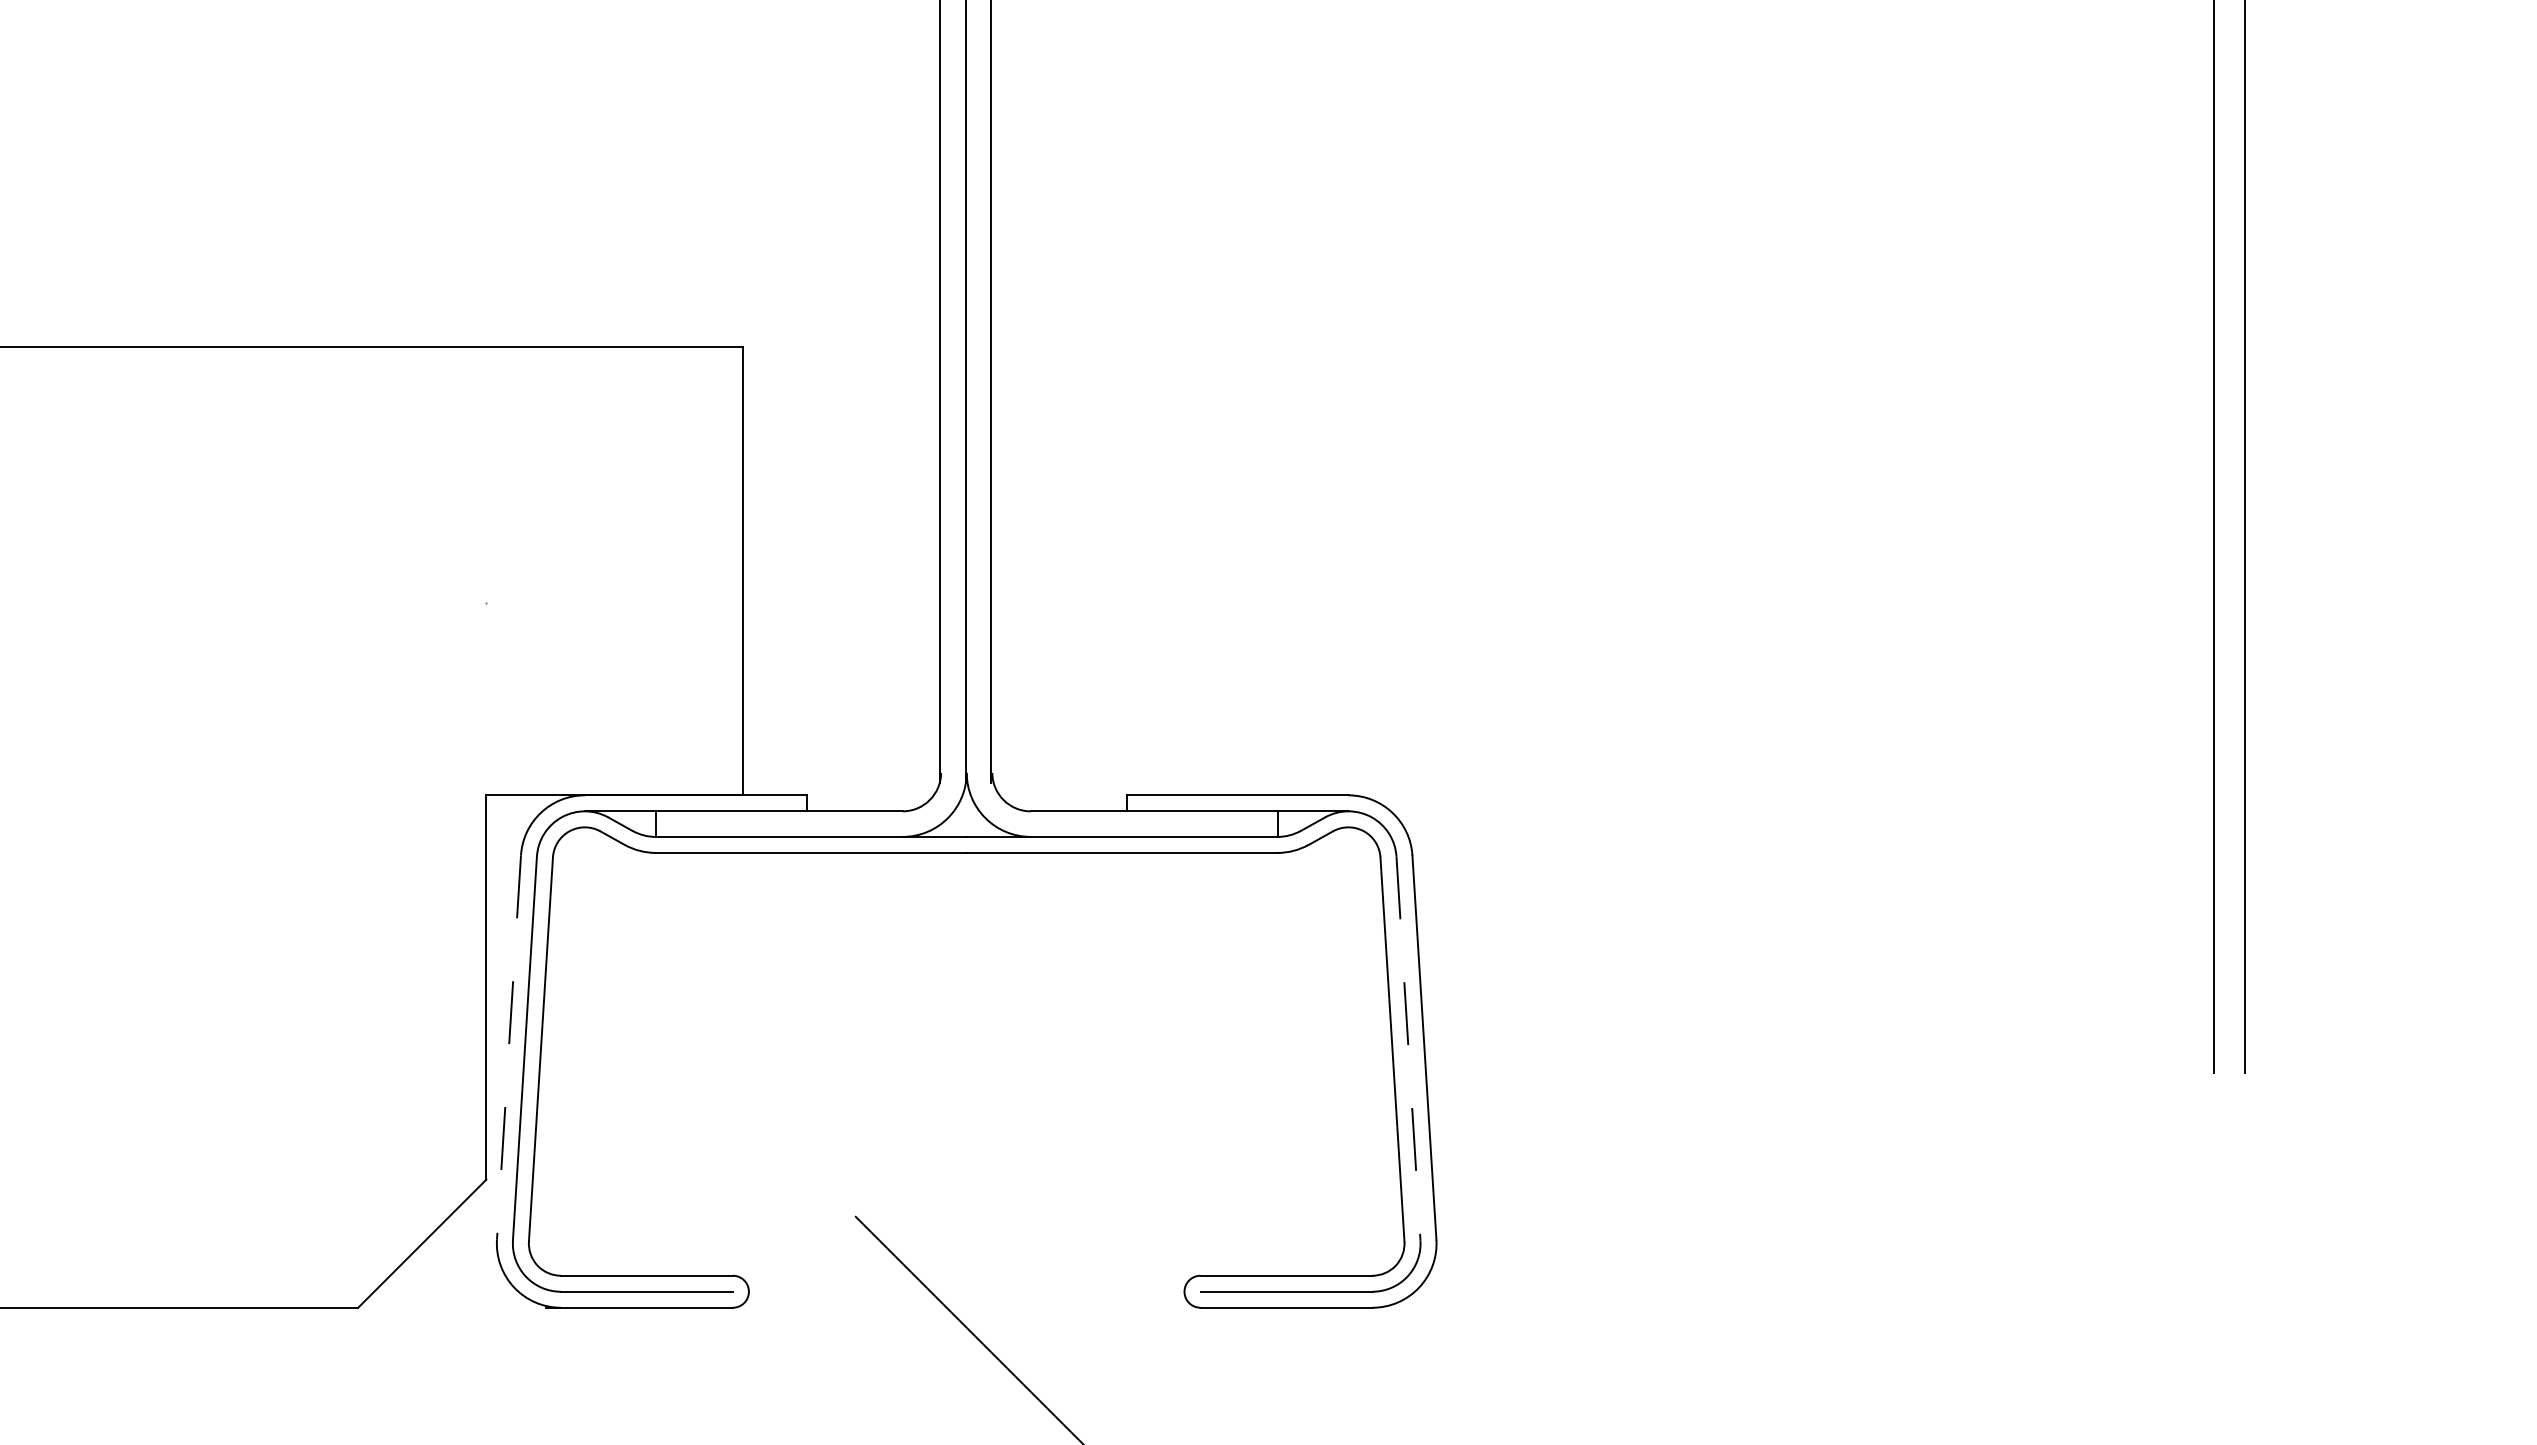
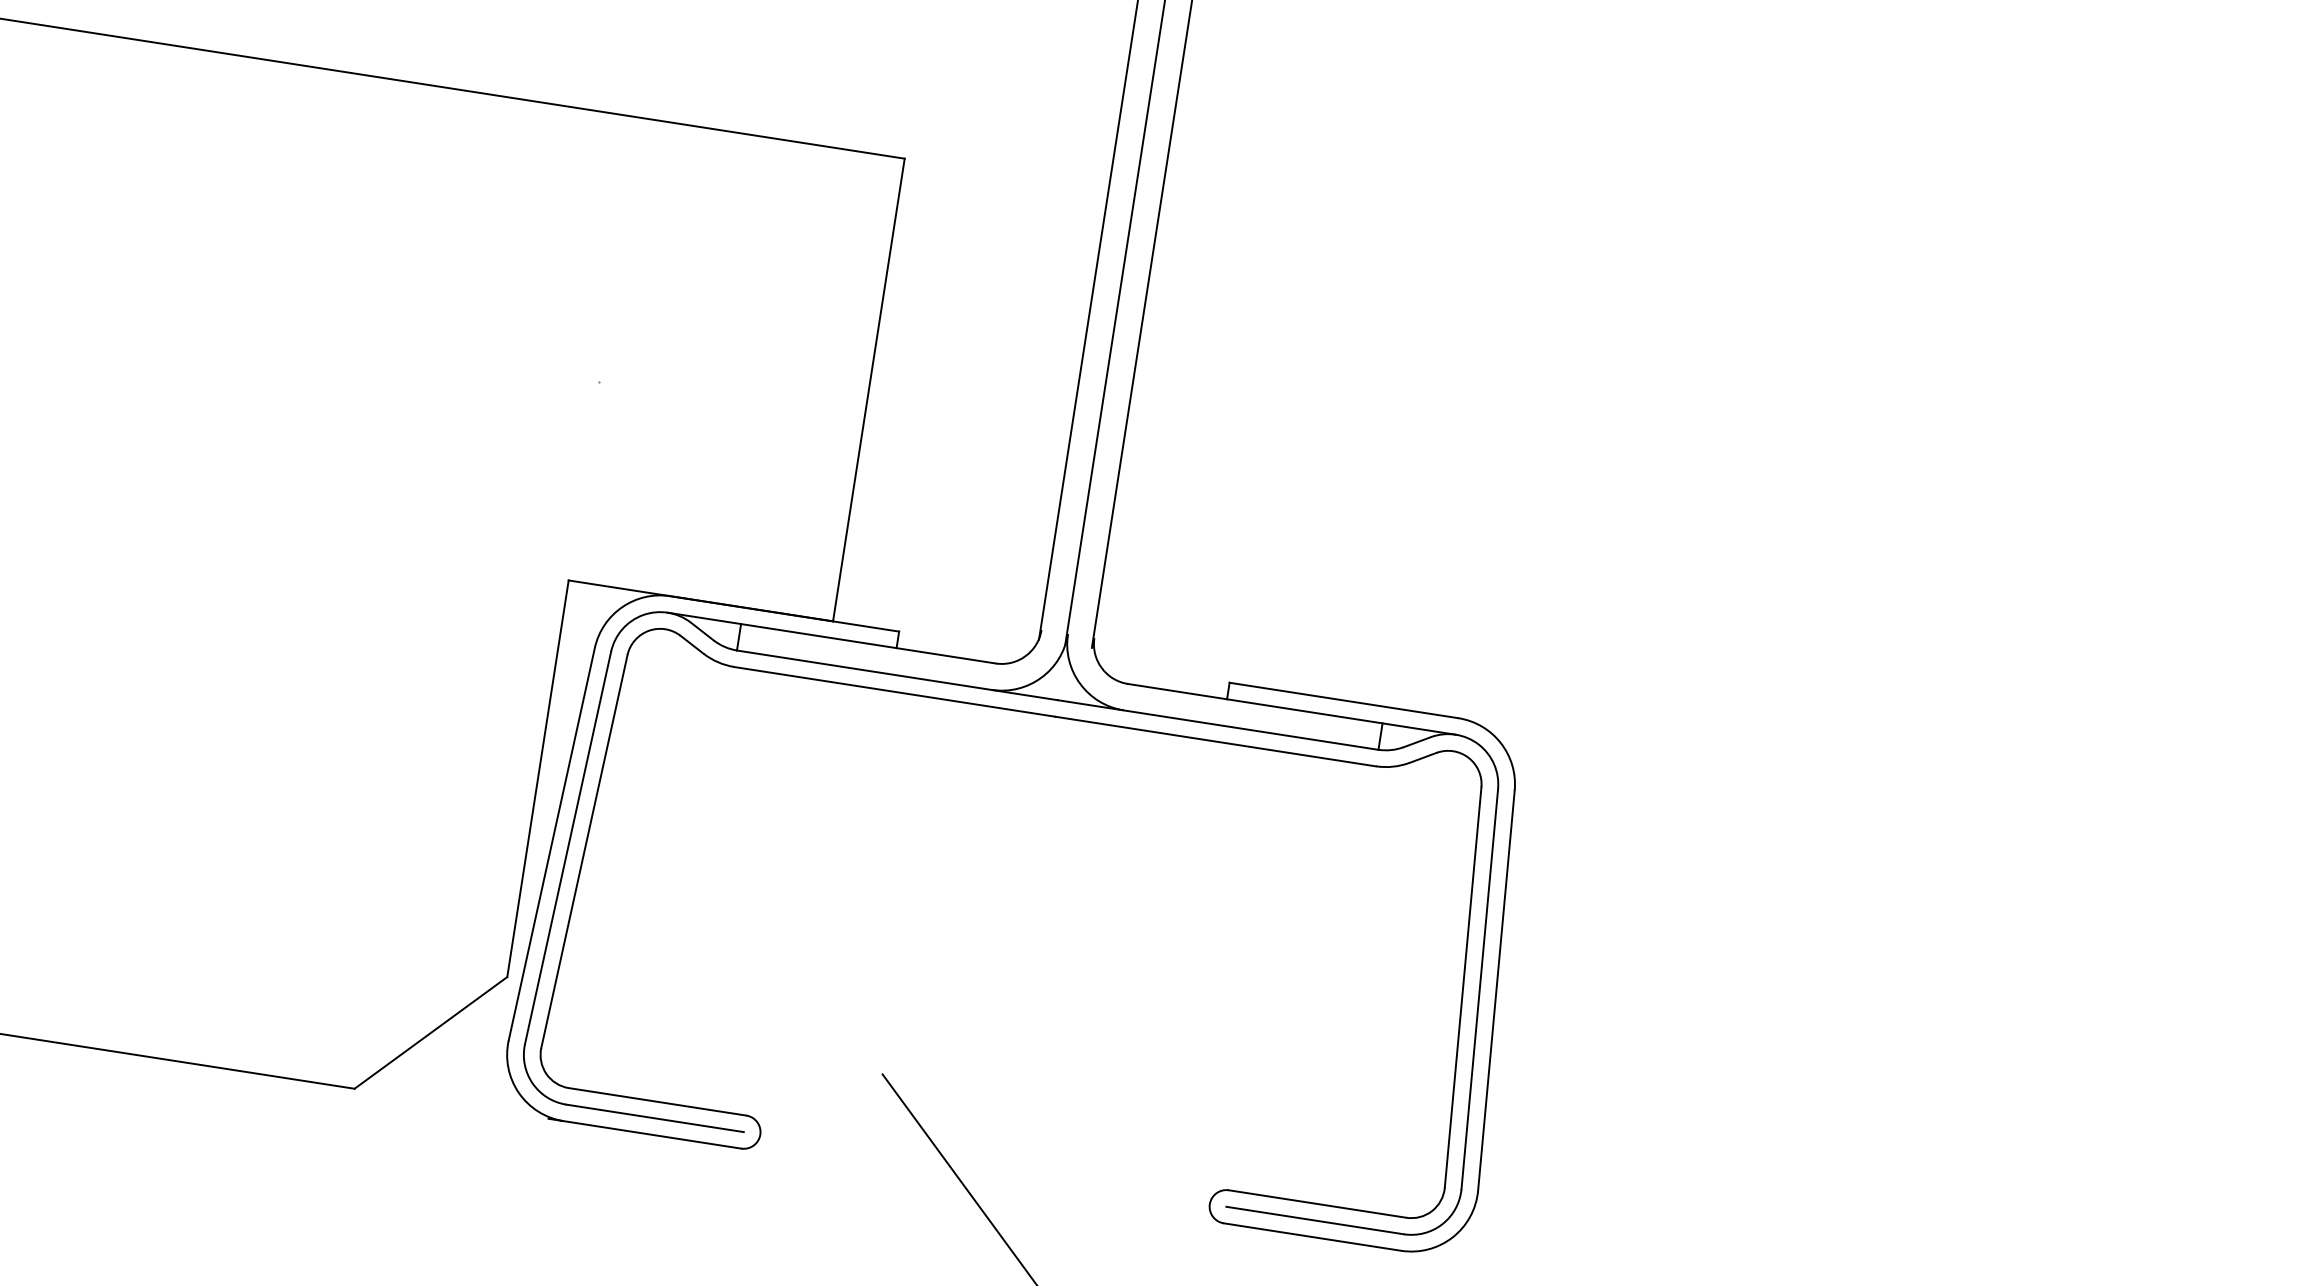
line: (509, 1047) -> (552, 844), dashed -> solid
line: (1408, 1048) -> (1479, 989), dashed -> solid

